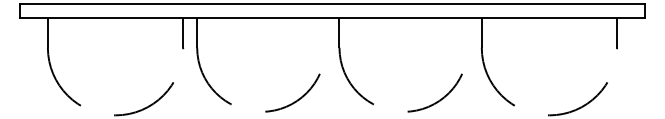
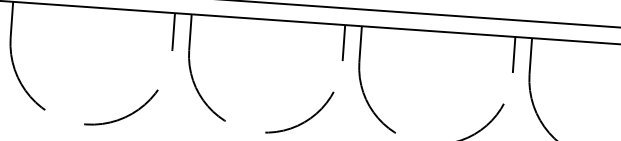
line: (325, 32) -> (343, 42), added
line: (467, 32) -> (513, 54), added

